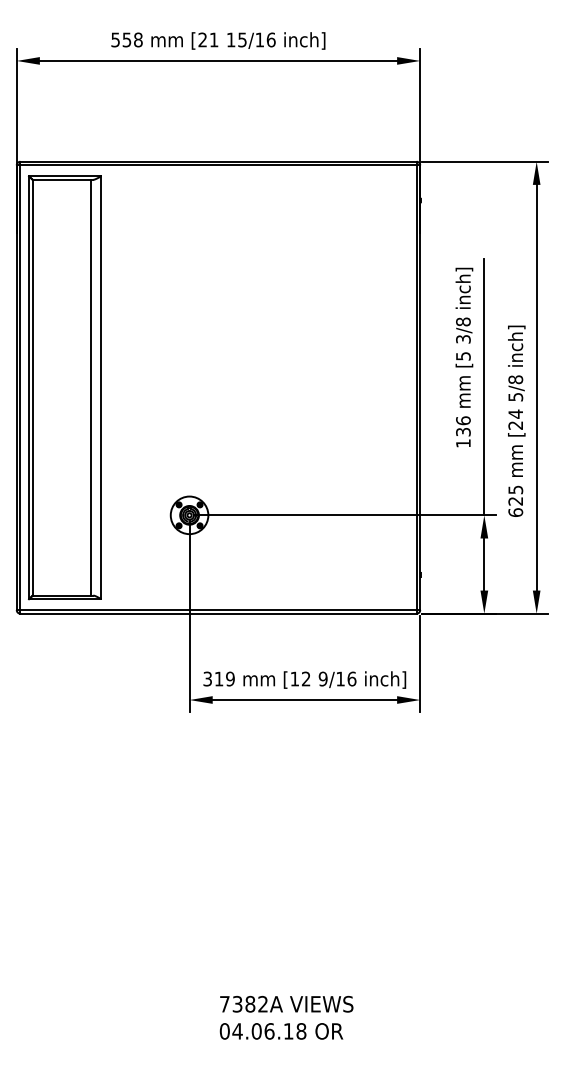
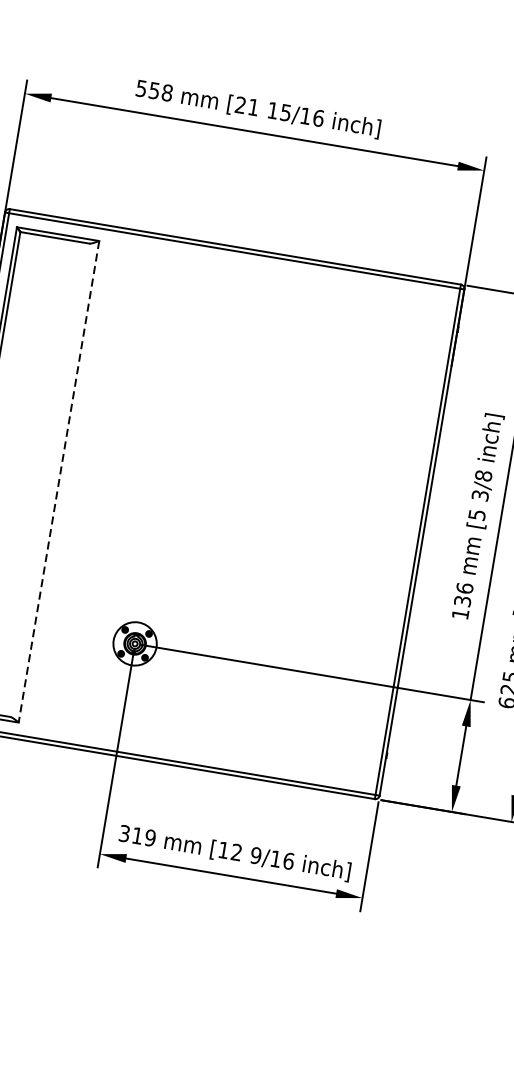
line: (90, 387) -> (46, 479), removed
line: (101, 387) -> (59, 481), solid -> dashed

